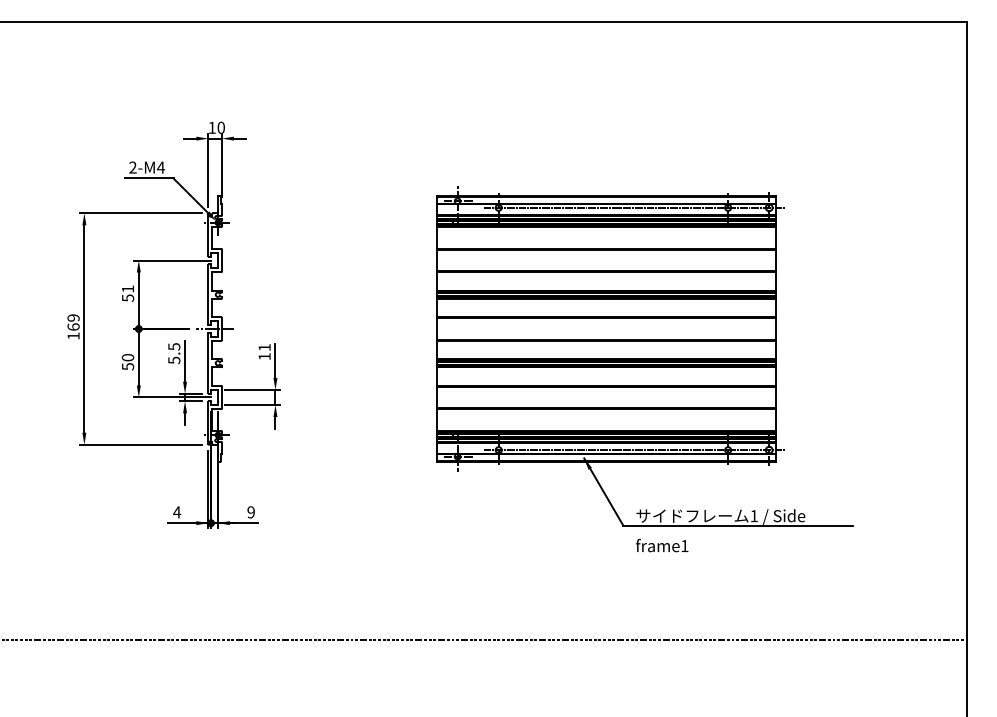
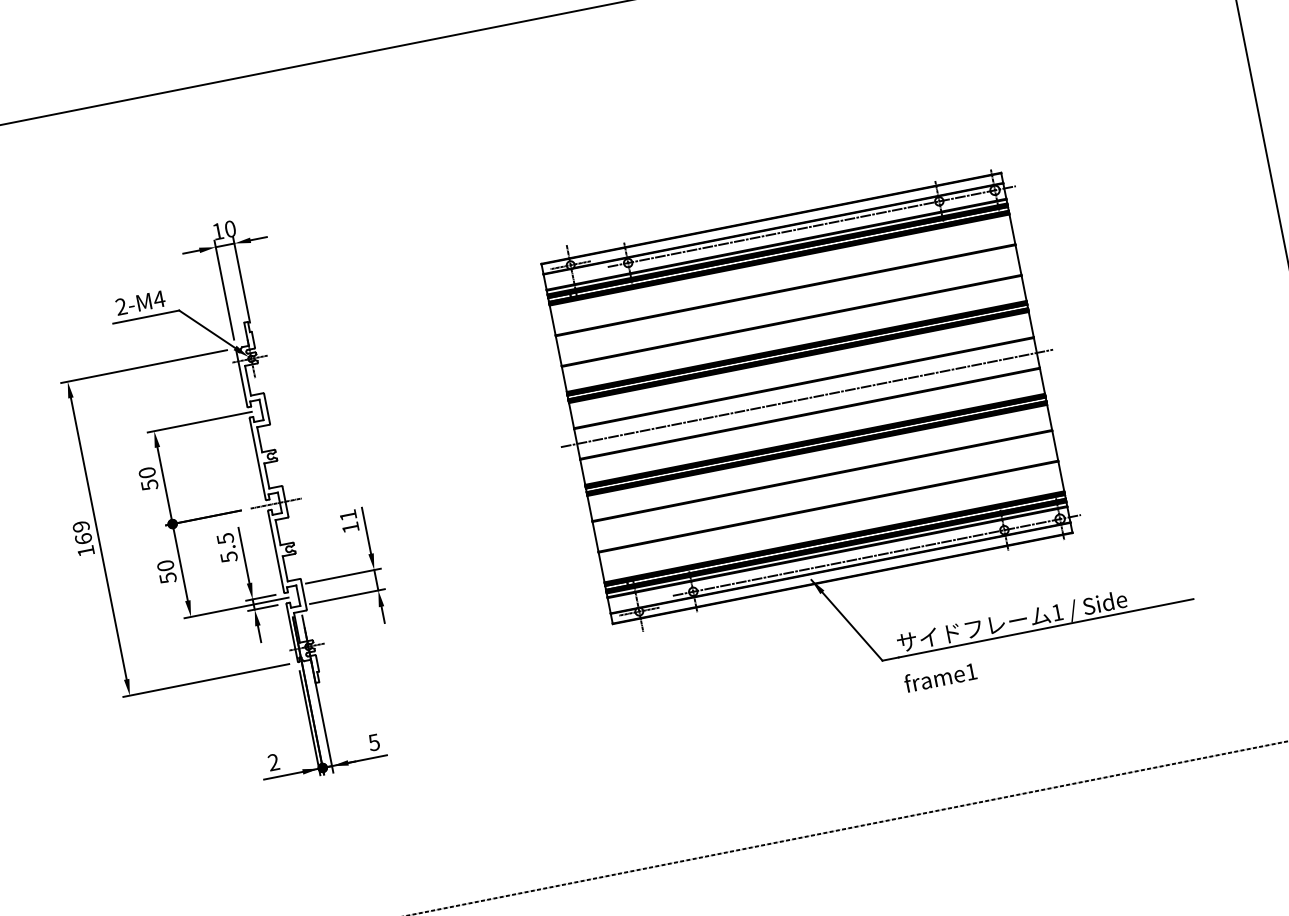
text: (127, 288) -> (146, 472), 51 -> 50
line: (606, 329) -> (807, 399), added
text: (177, 512) -> (274, 762), 4 -> 2
text: (250, 512) -> (373, 742), 9 -> 5

